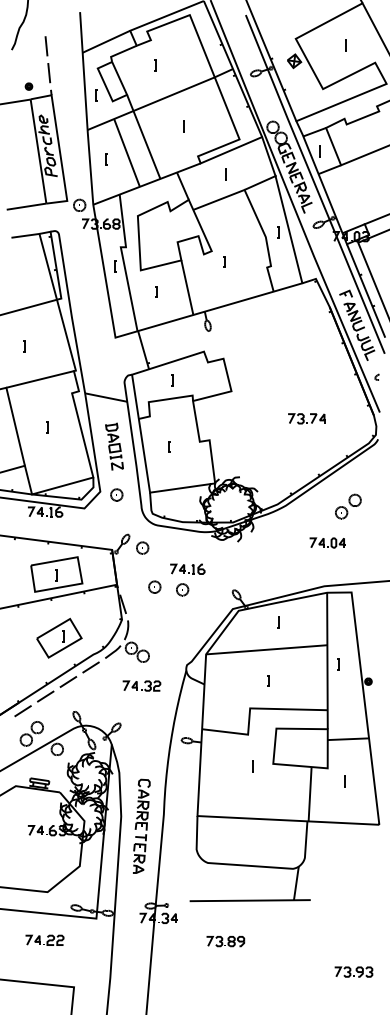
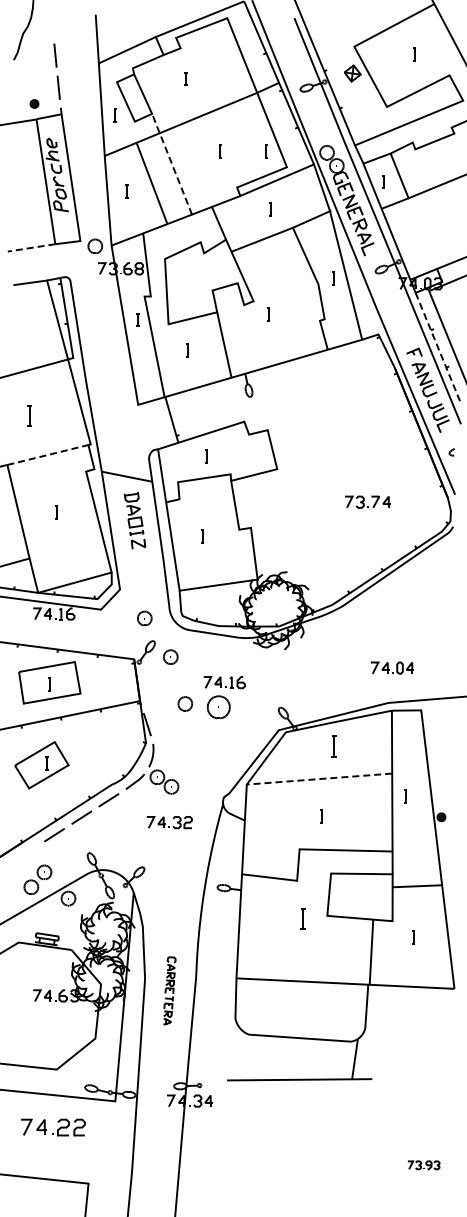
line: (222, 126) -> (266, 151), added
line: (144, 137) -> (172, 164), solid -> dashed
line: (27, 206) -> (32, 247), solid -> dashed
line: (366, 291) -> (438, 349), solid -> dashed
part: (23, 346) -> (28, 415), size x1.6
line: (39, 379) -> (47, 455), solid -> dashed
part: (114, 446) -> (134, 520), moved
part: (116, 494) -> (144, 618), moved
part: (348, 506) -> (417, 607), removed
part: (327, 542) -> (392, 667), moved
part: (56, 574) -> (49, 682), moved
part: (182, 589) -> (218, 706), size x1.6
part: (278, 622) -> (333, 746), size x1.6
part: (59, 638) -> (41, 765), moved
line: (266, 650) -> (319, 779), solid -> dashed
line: (23, 711) -> (27, 852), removed
part: (252, 766) -> (302, 919), size x1.6
part: (141, 826) -> (169, 990), size x0.6
part: (44, 939) -> (53, 1126), size x1.4
part: (225, 941) -> (270, 1128), removed
part: (353, 971) -> (423, 1164), size x0.7

